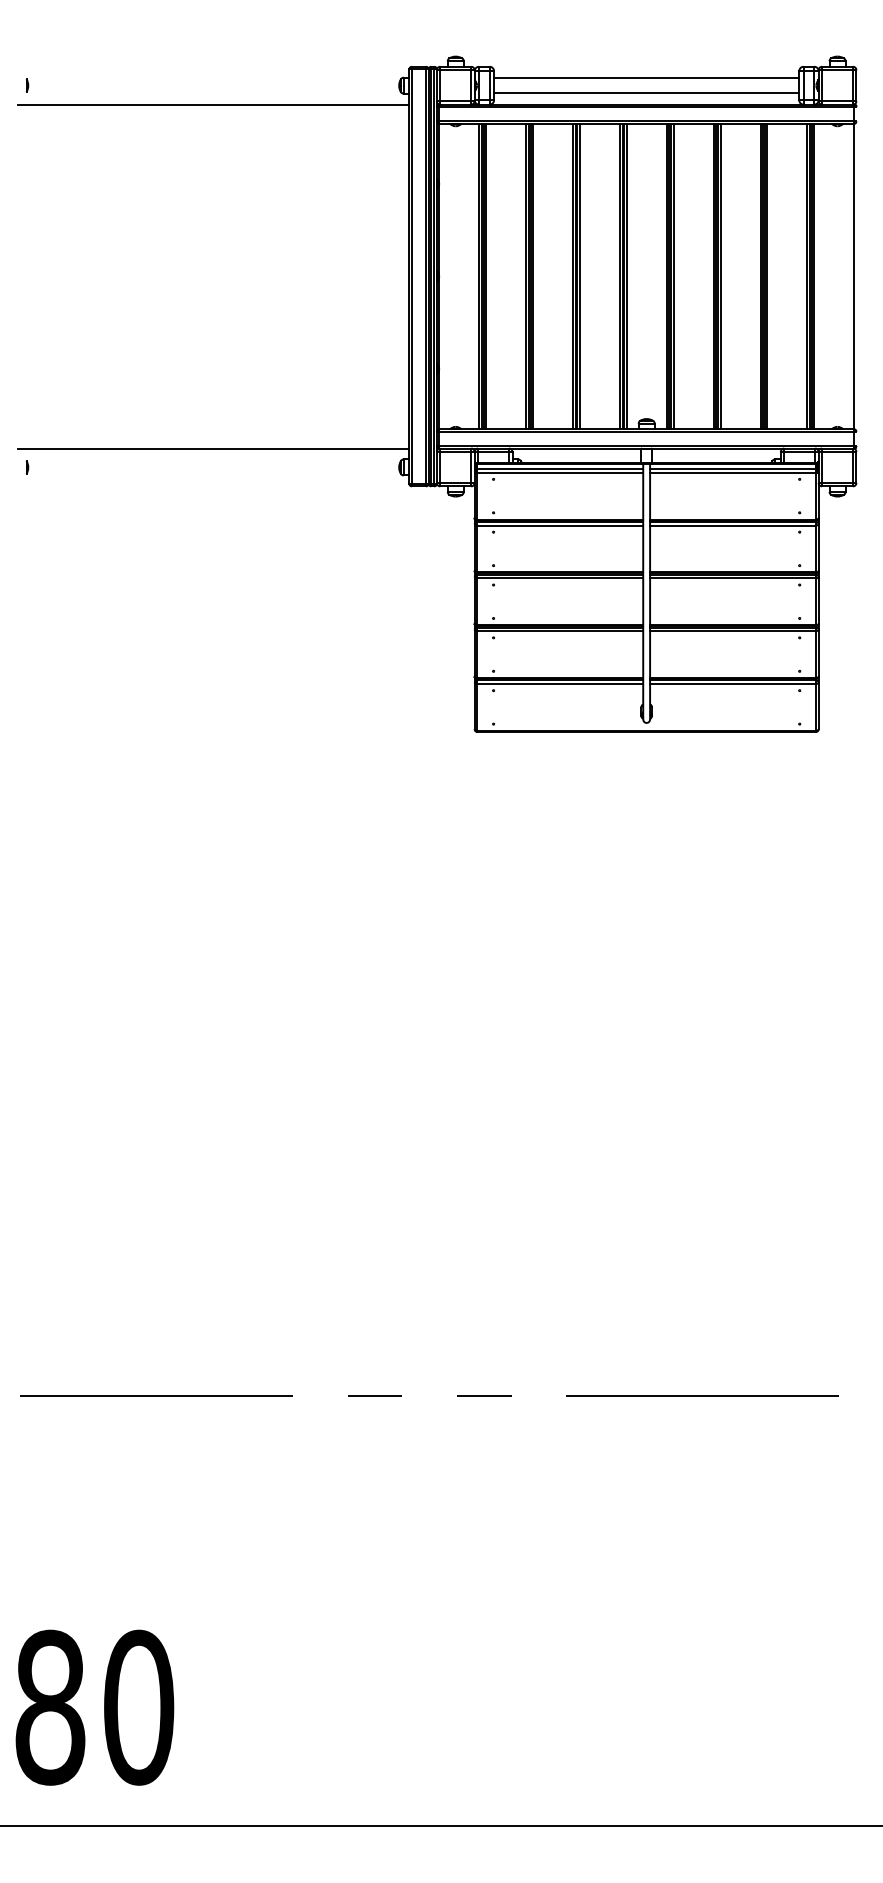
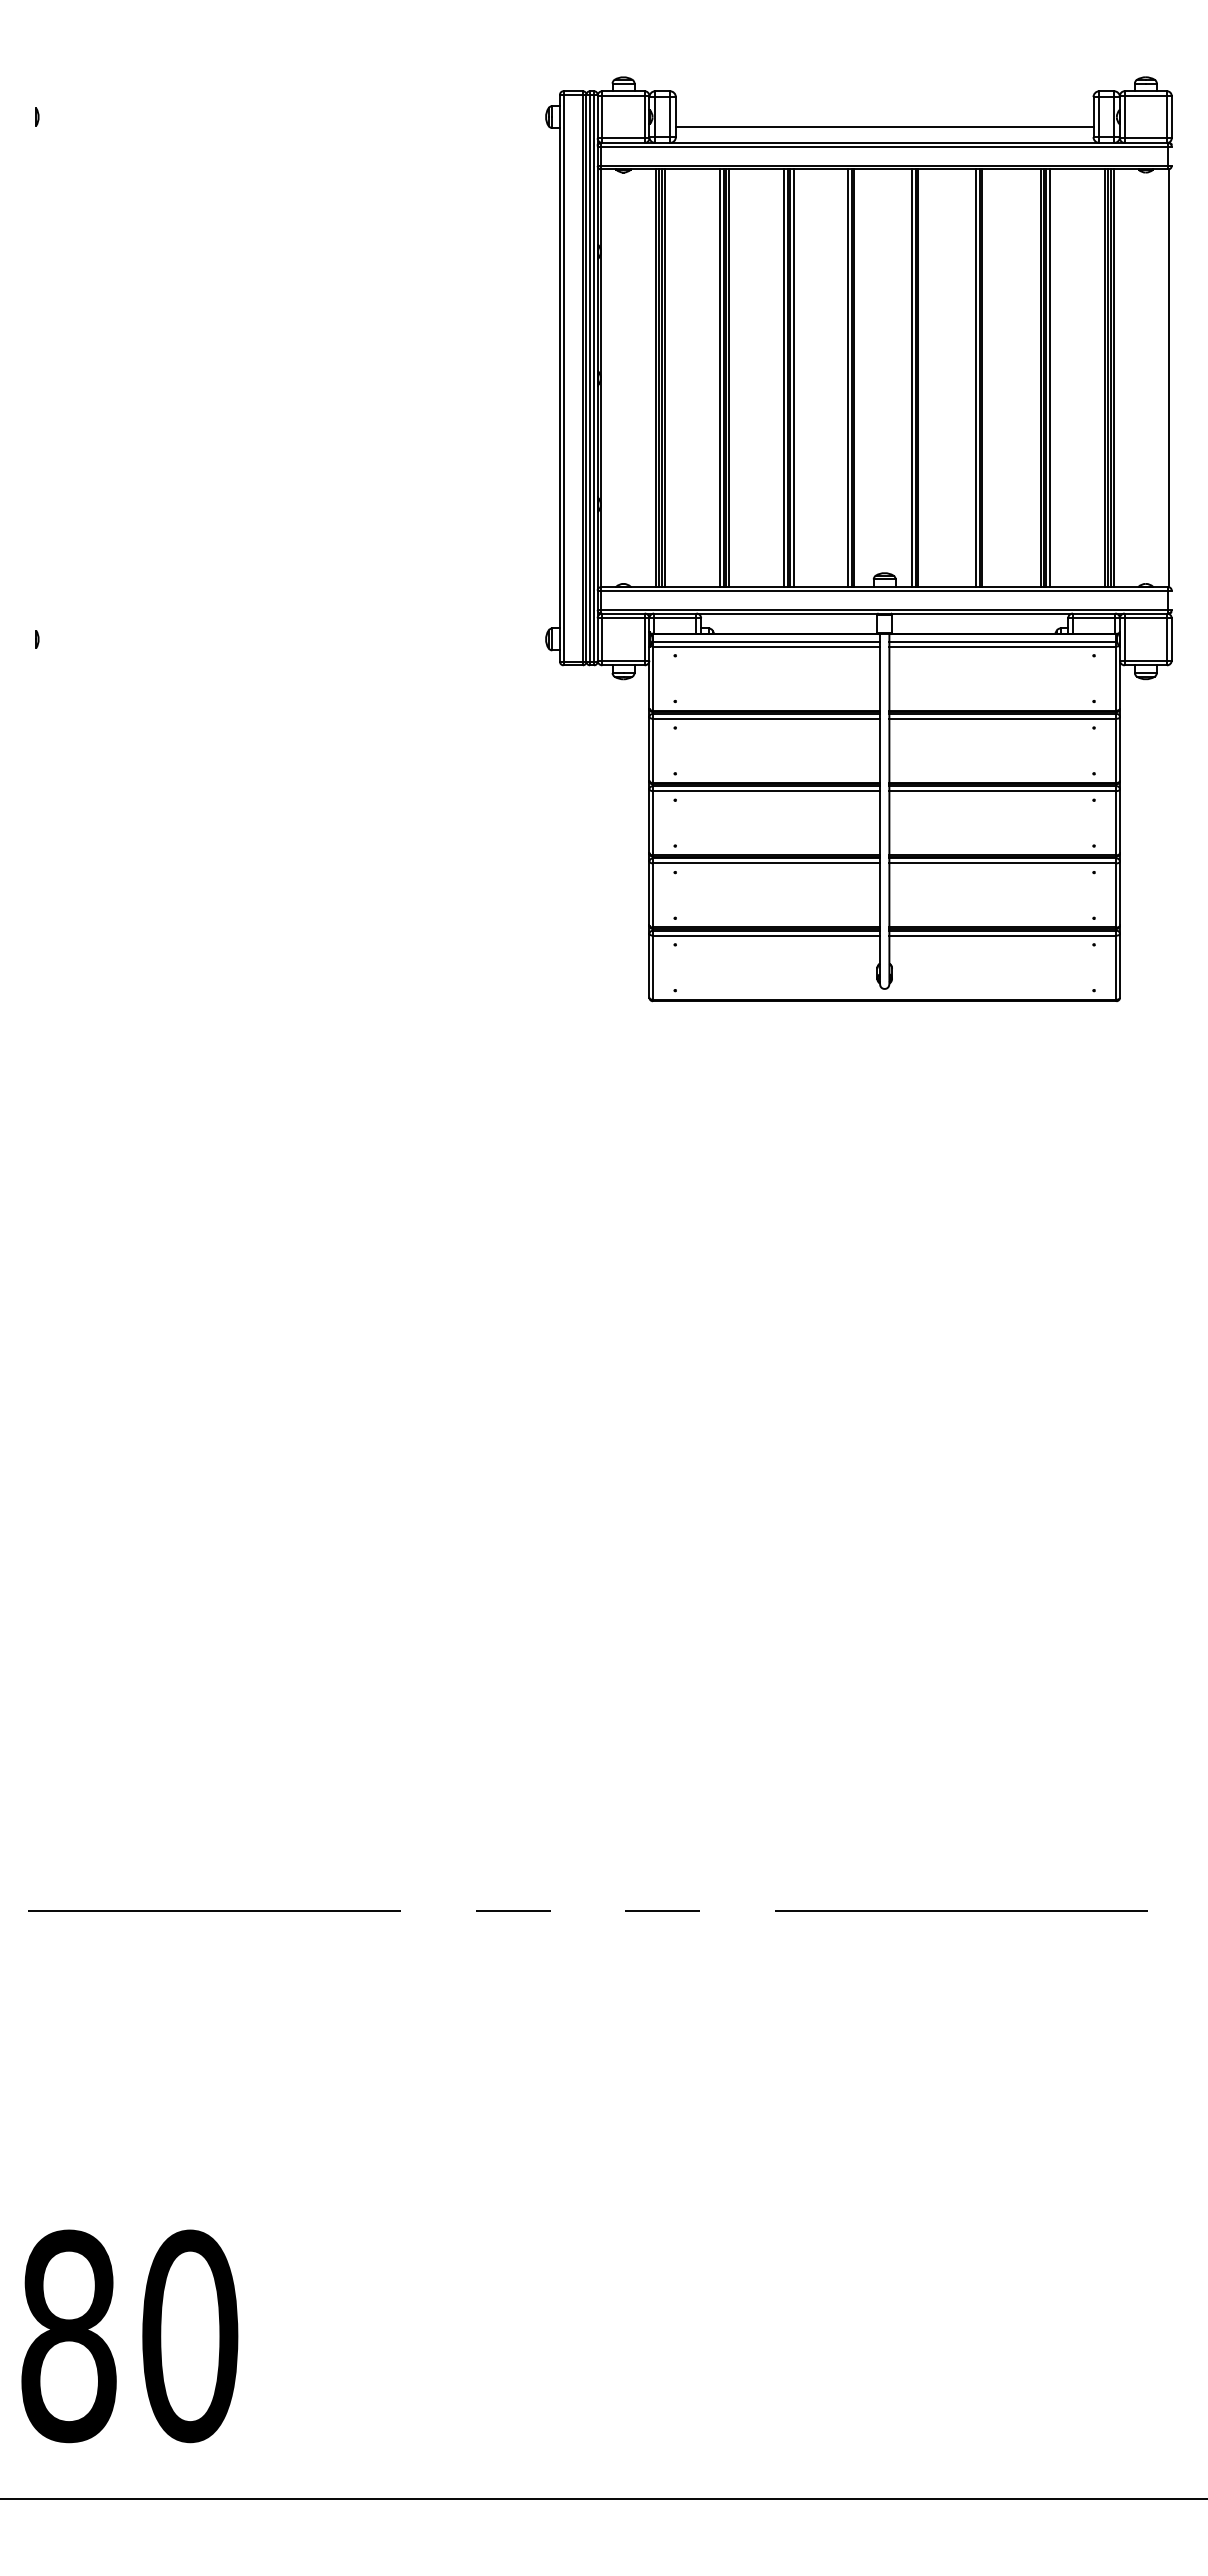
line: (646, 77) -> (884, 106), removed
line: (213, 104) -> (292, 143), removed
line: (626, 276) -> (857, 378), removed
line: (673, 276) -> (921, 378), removed
line: (720, 276) -> (985, 378), removed
line: (213, 448) -> (292, 613), removed

